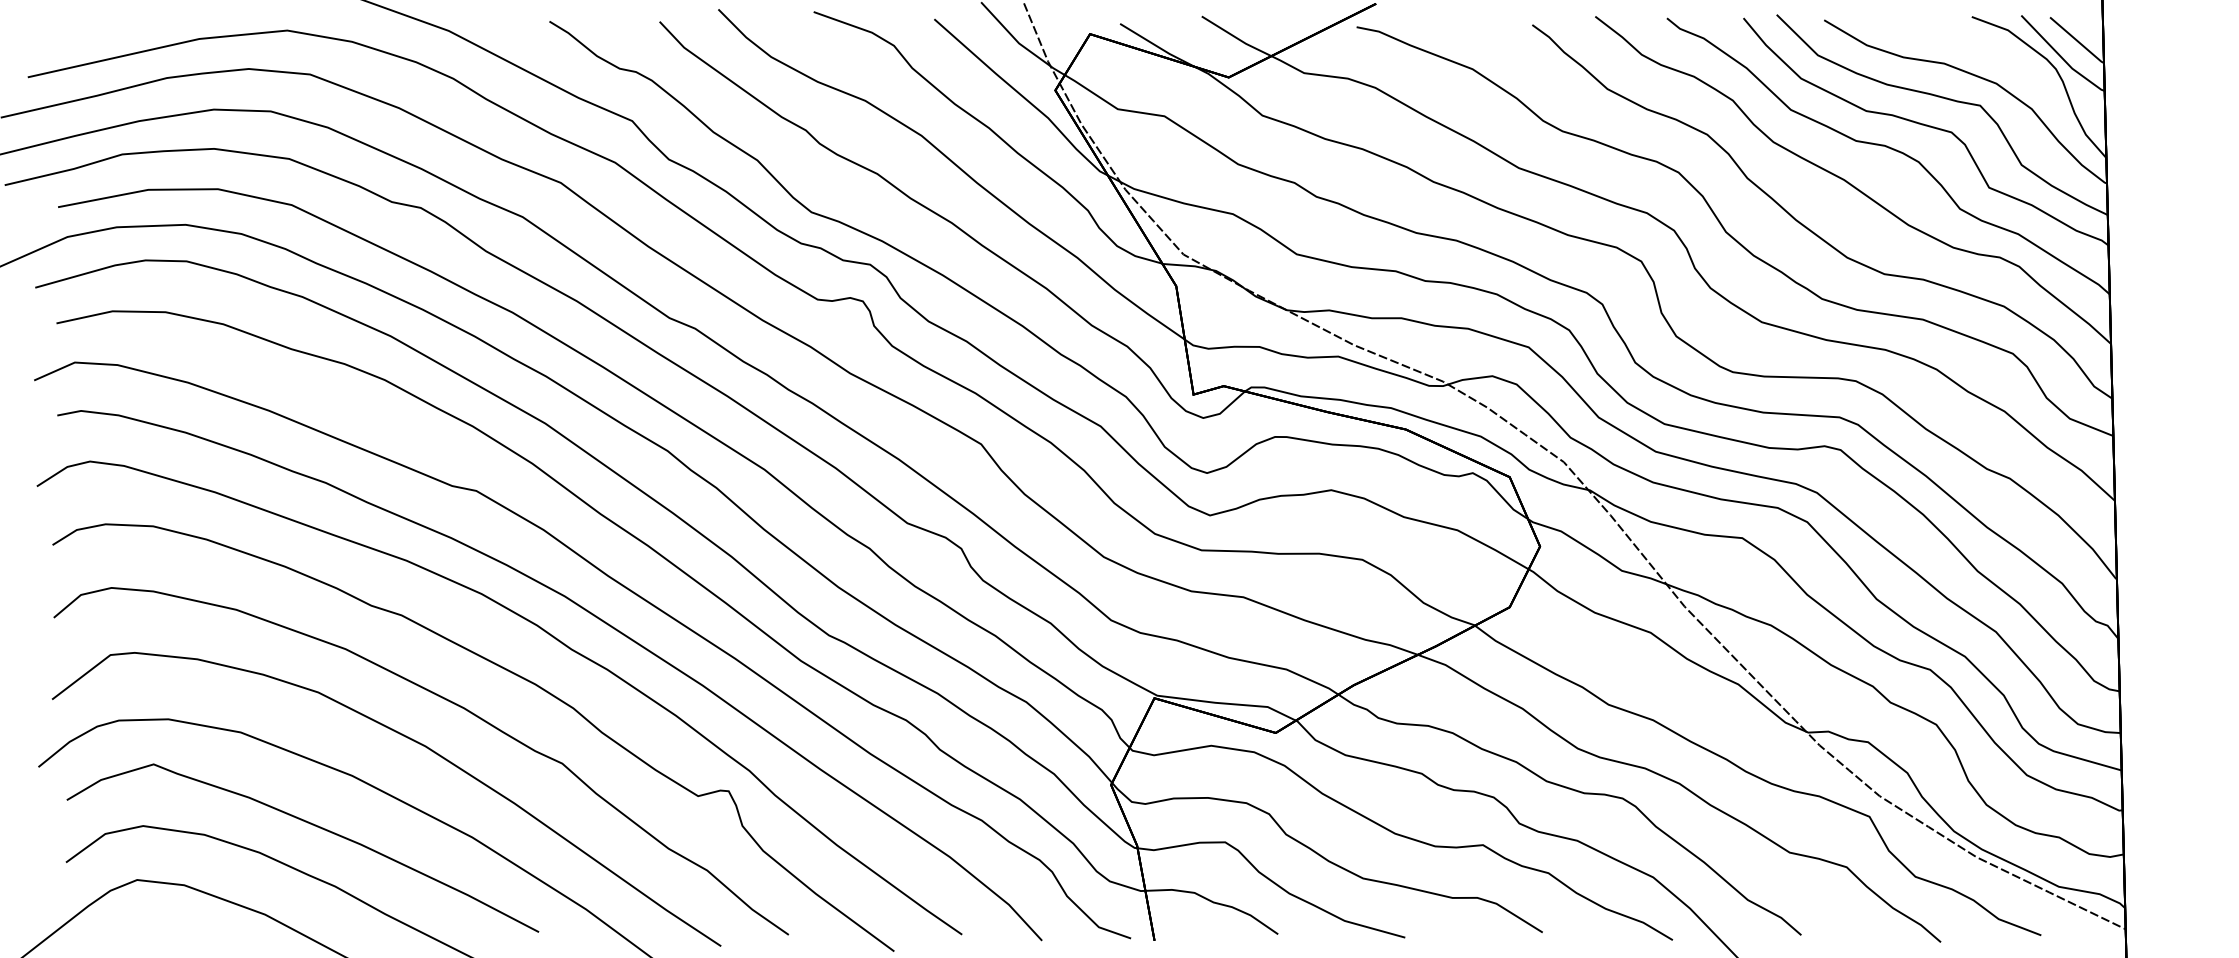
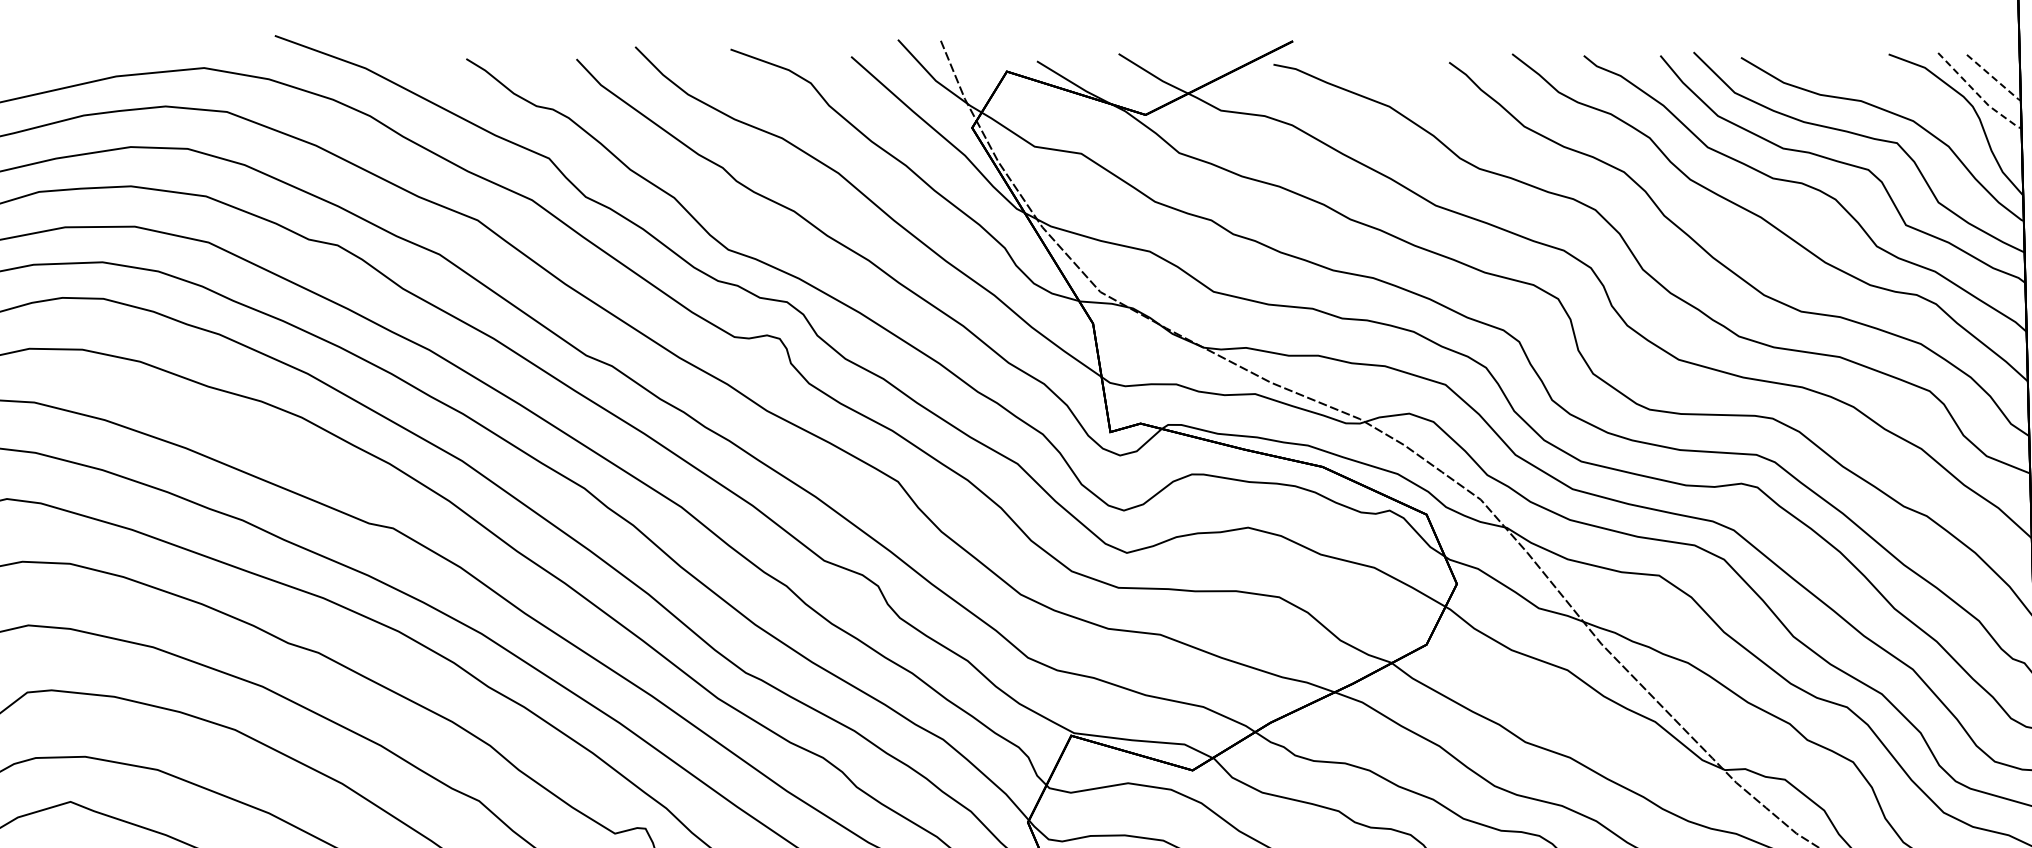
line: (2077, 41) -> (1994, 78), solid -> dashed
line: (2061, 57) -> (1978, 94), solid -> dashed

